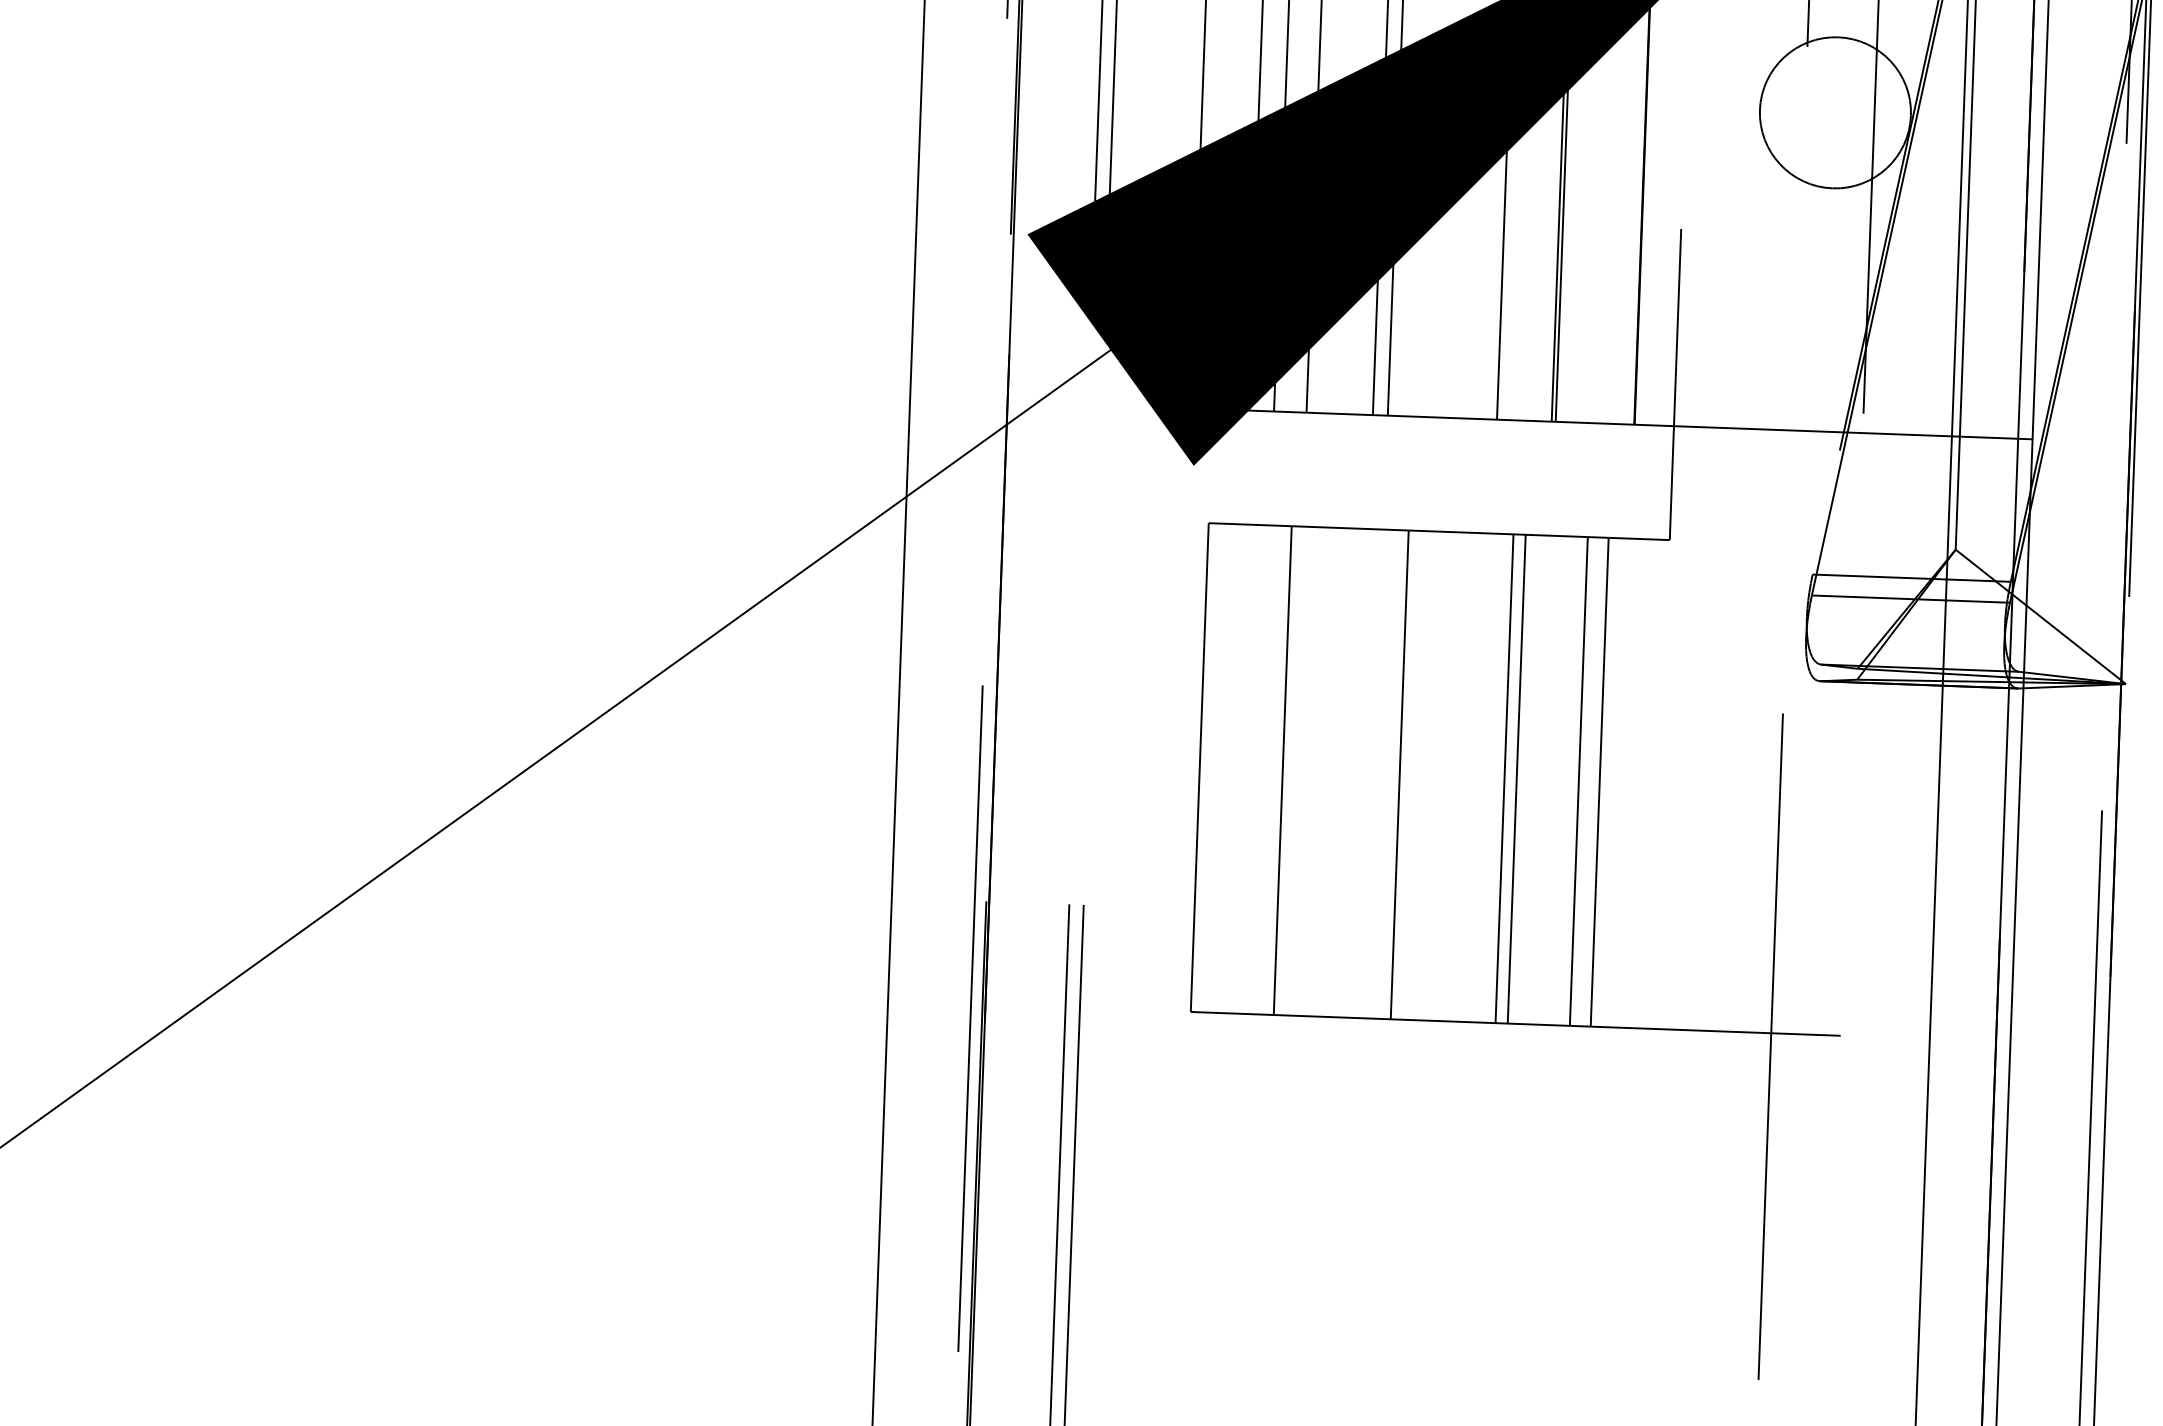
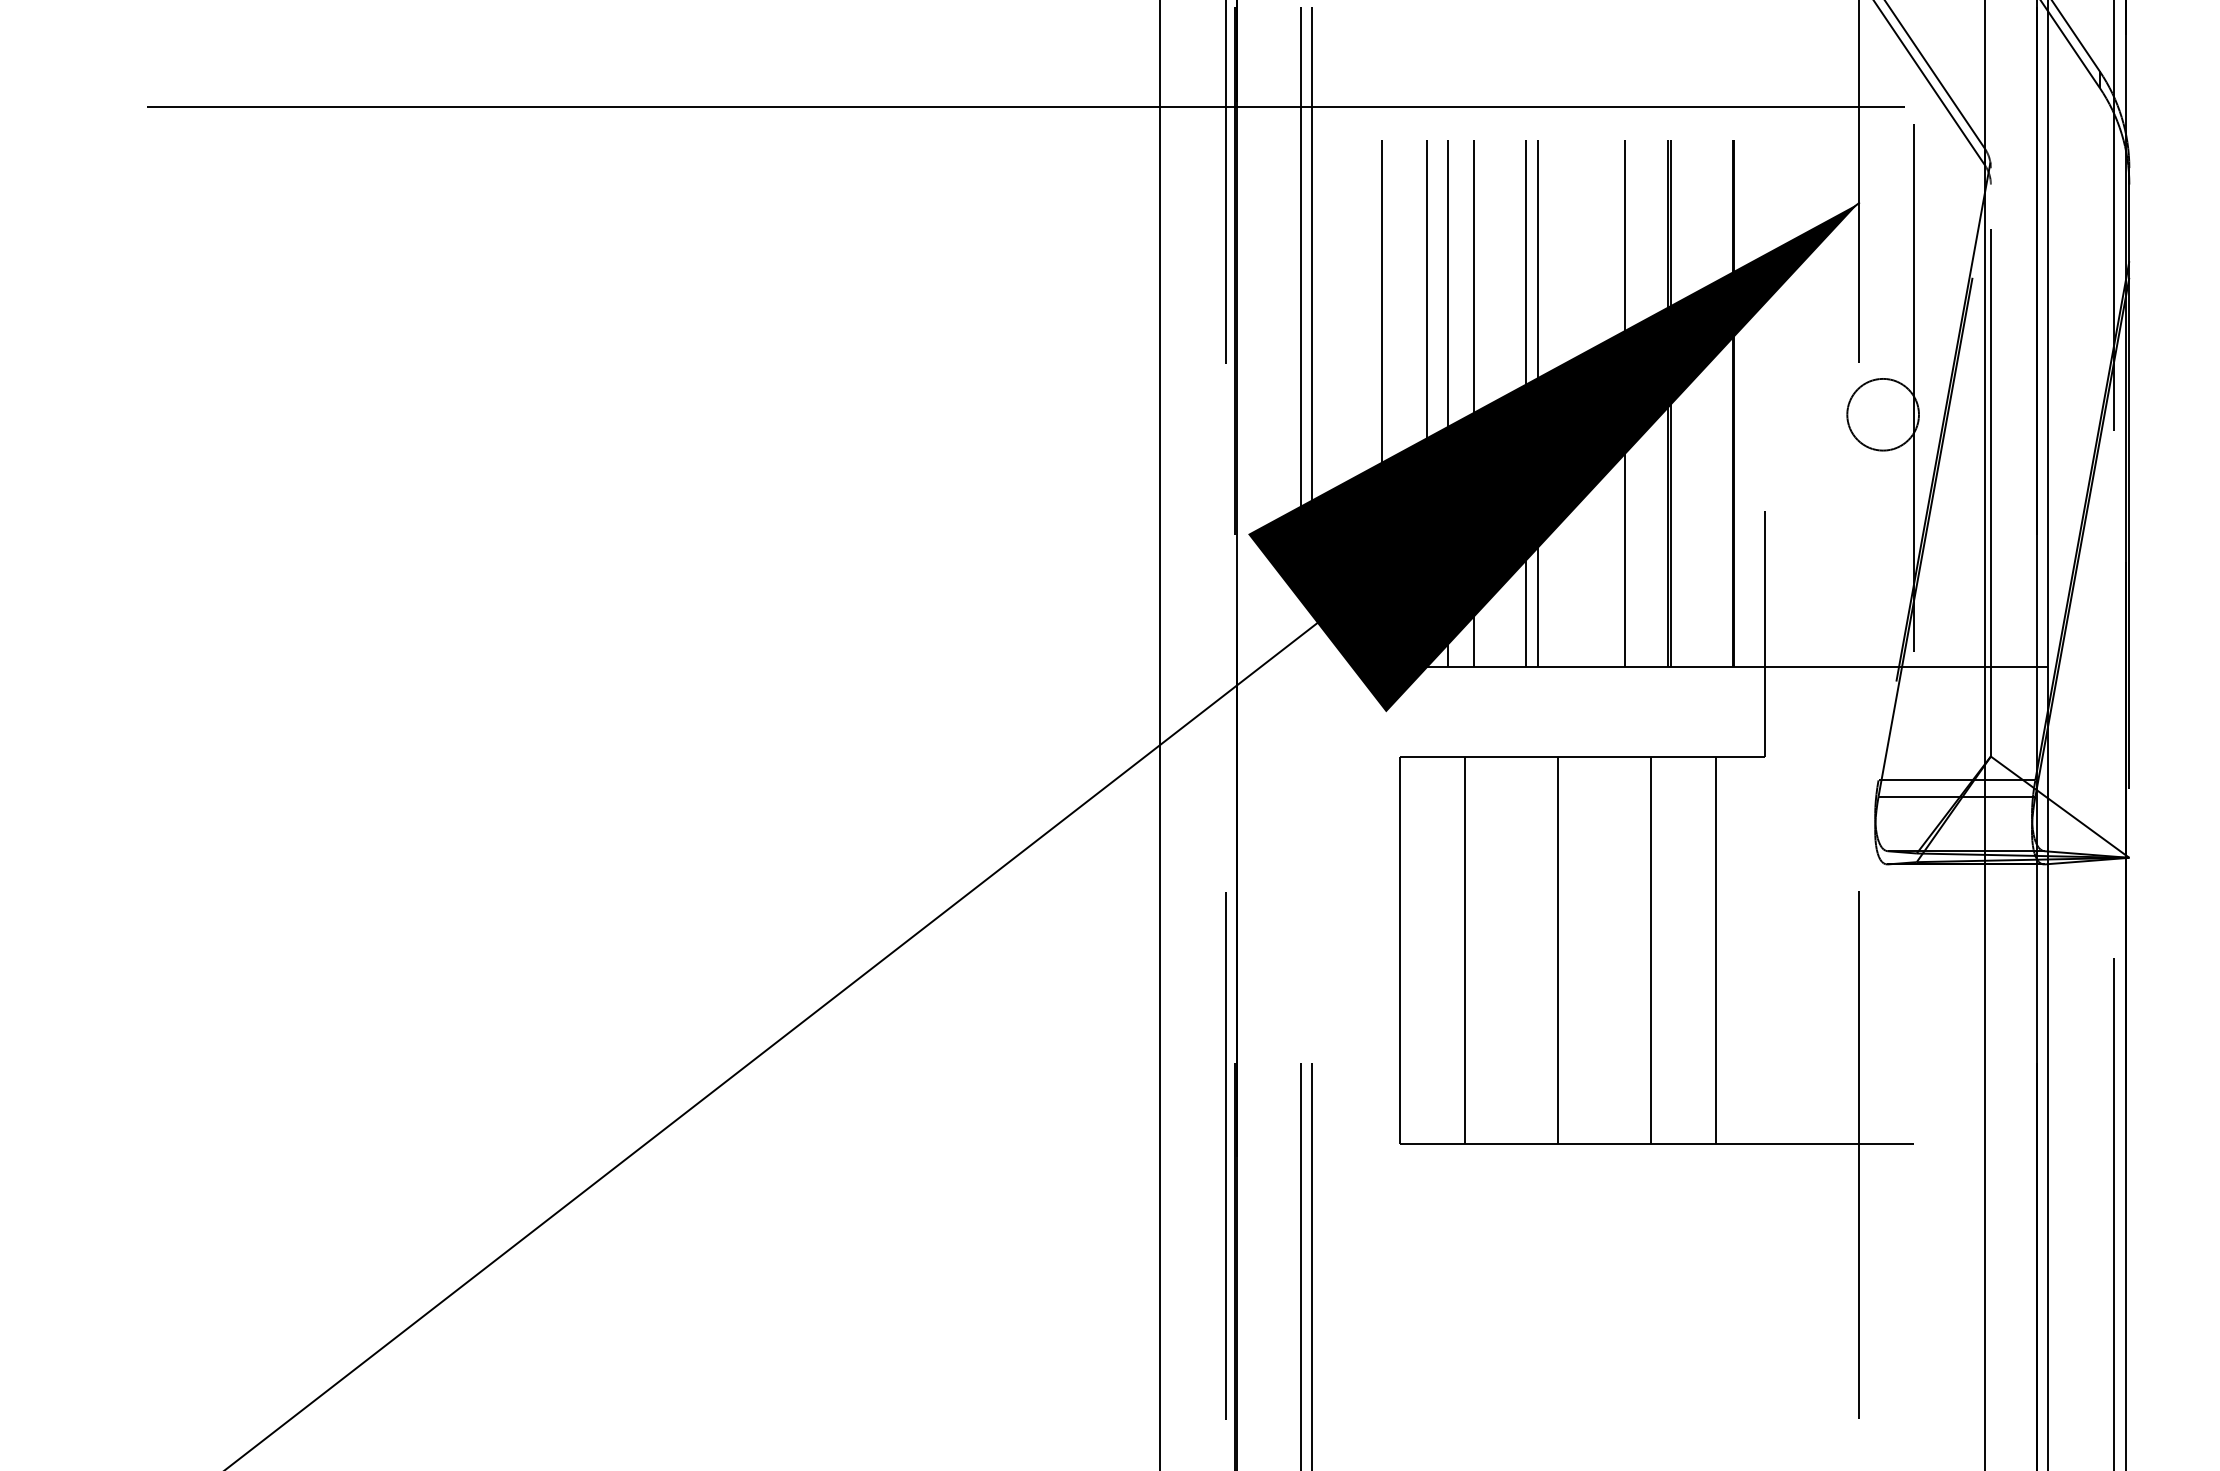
circle: (1834, 112) -> (1882, 414), size x0.6
line: (1504, 778) -> (1640, 950), removed
line: (1578, 781) -> (1699, 950), removed

